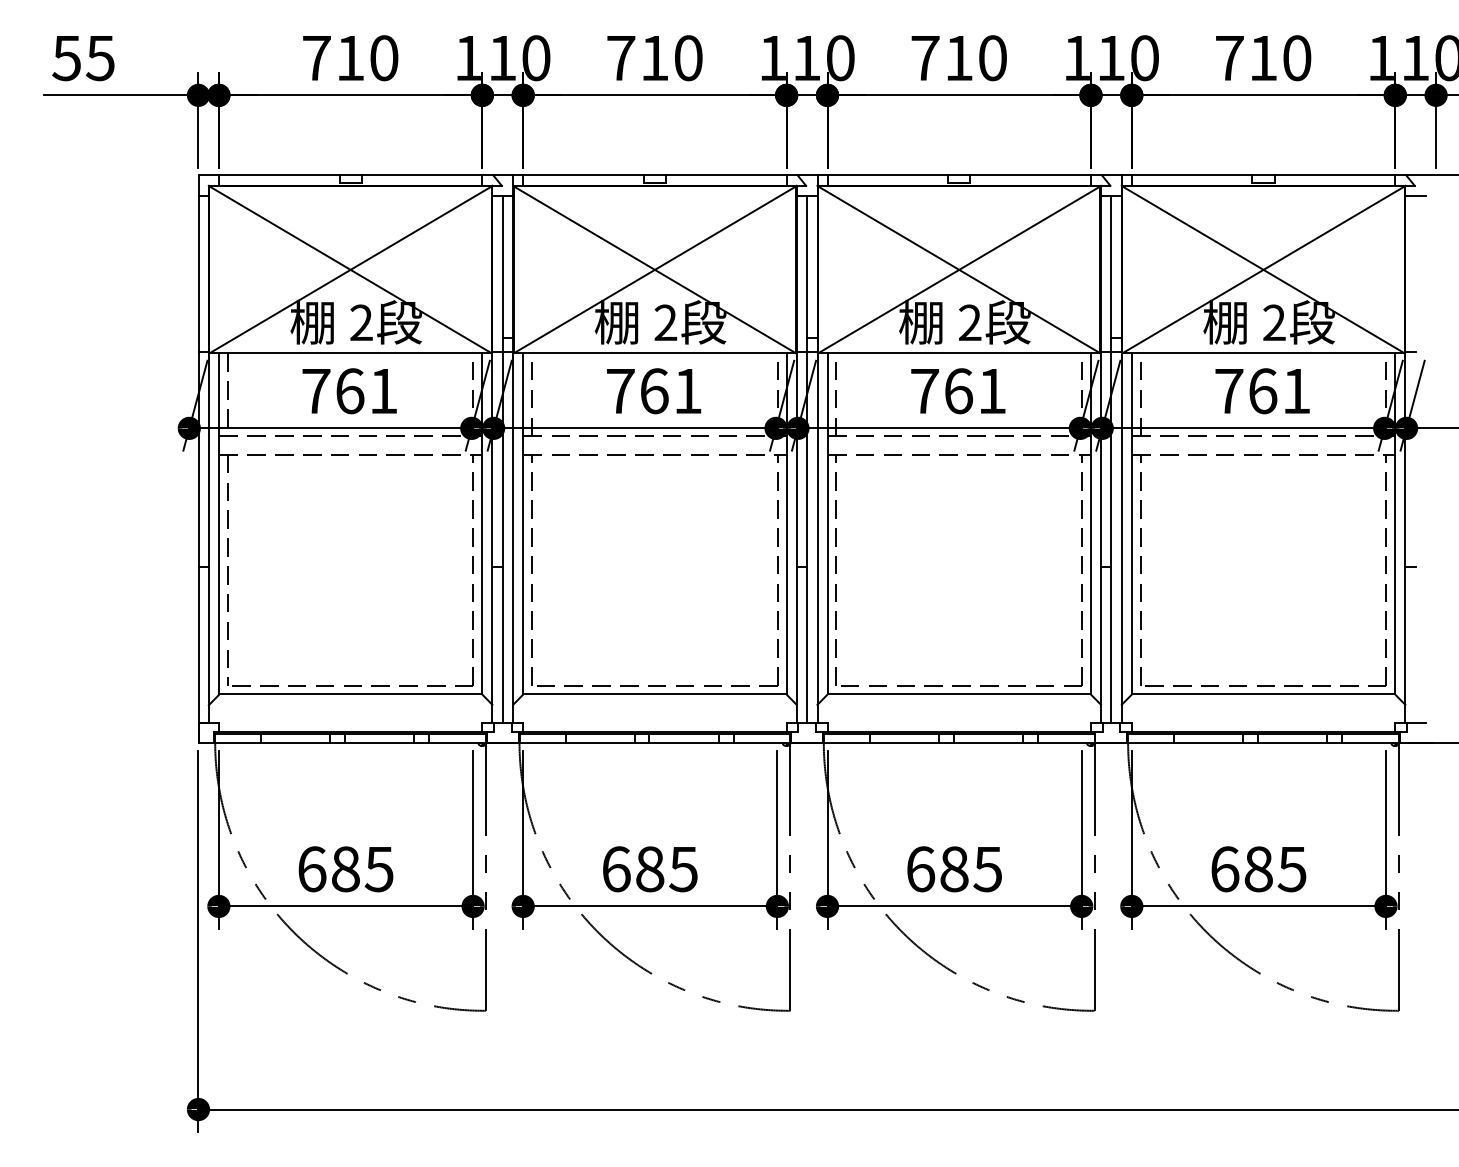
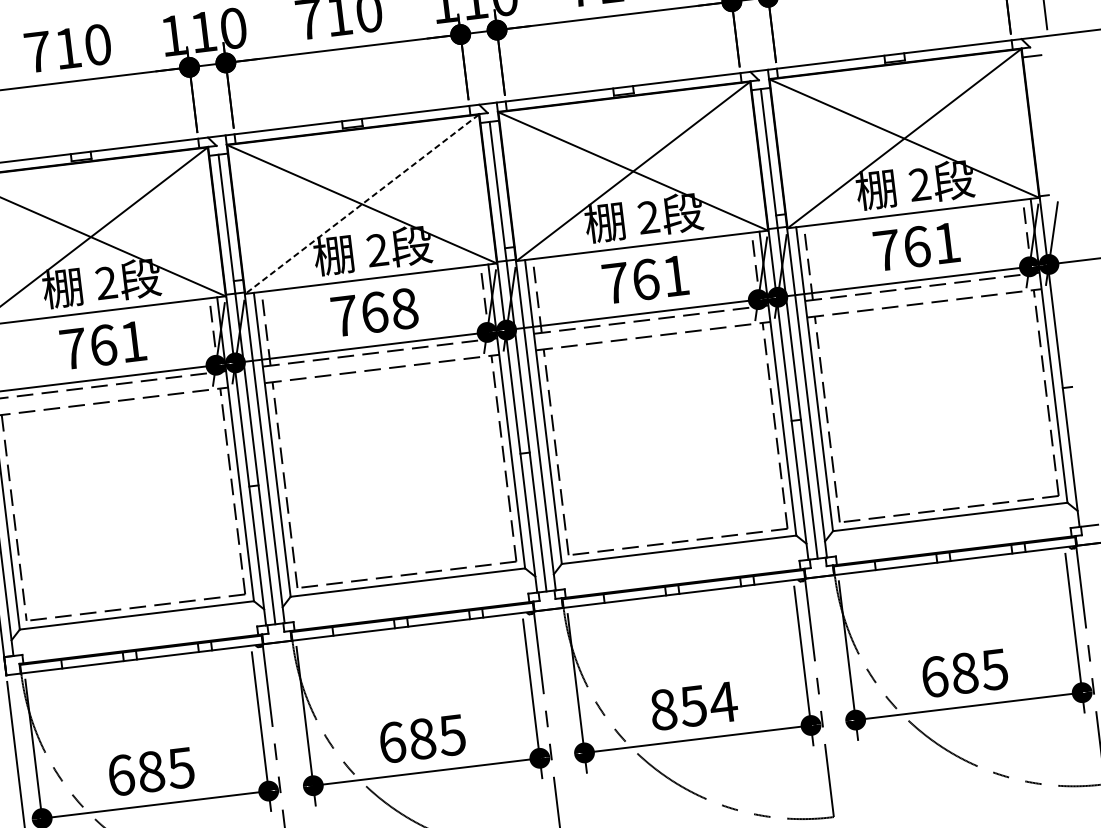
line: (654, 270) -> (361, 204), solid -> dashed
text: (688, 391) -> (405, 309), 761 -> 768
text: (954, 869) -> (693, 706), 685 -> 854

